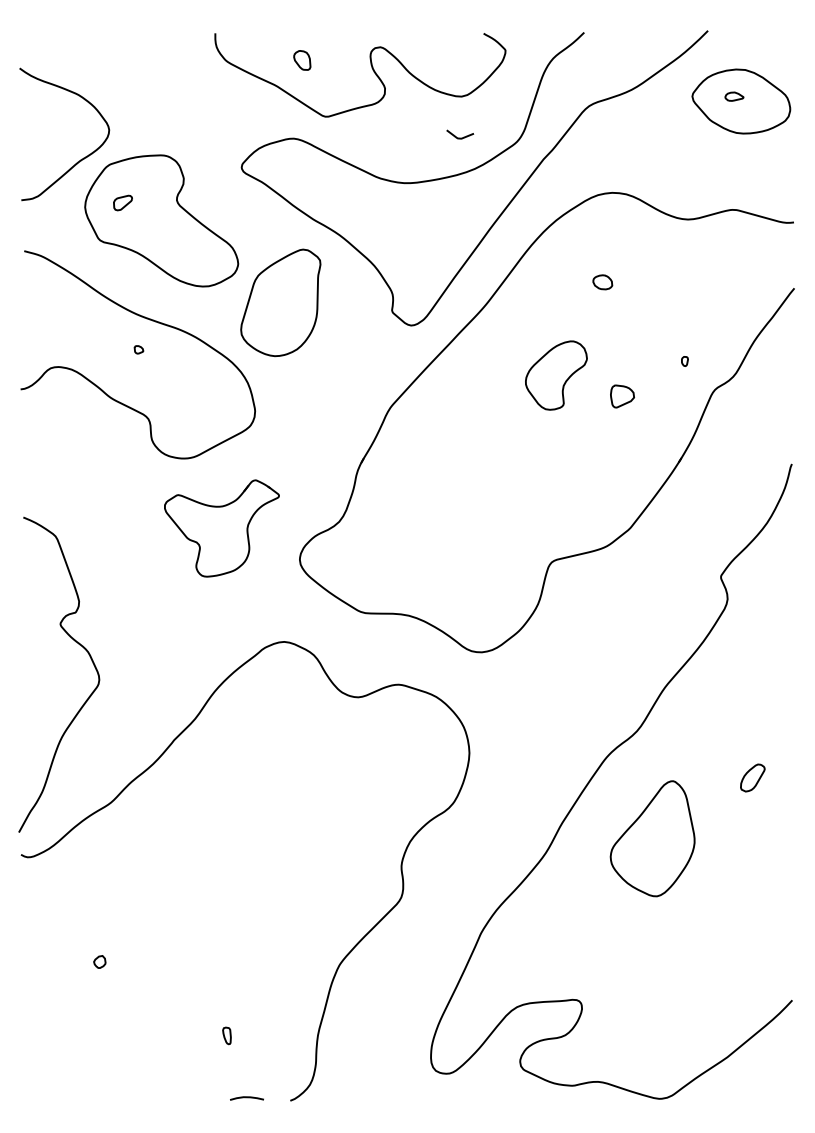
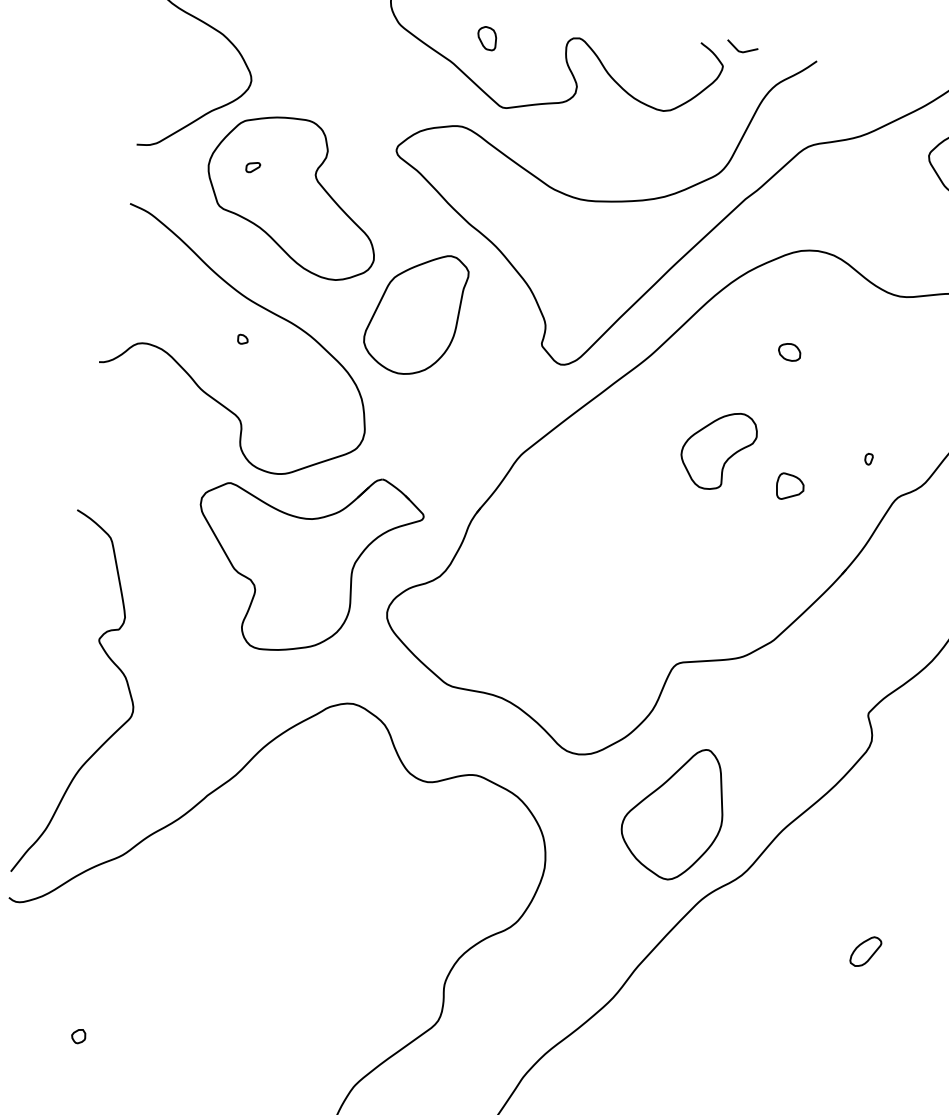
curve: (460, 137) -> (742, 50), moved
part: (122, 202) -> (252, 166), size x0.62
part: (221, 528) -> (303, 561), size x1.67
part: (652, 838) -> (673, 812), moved

